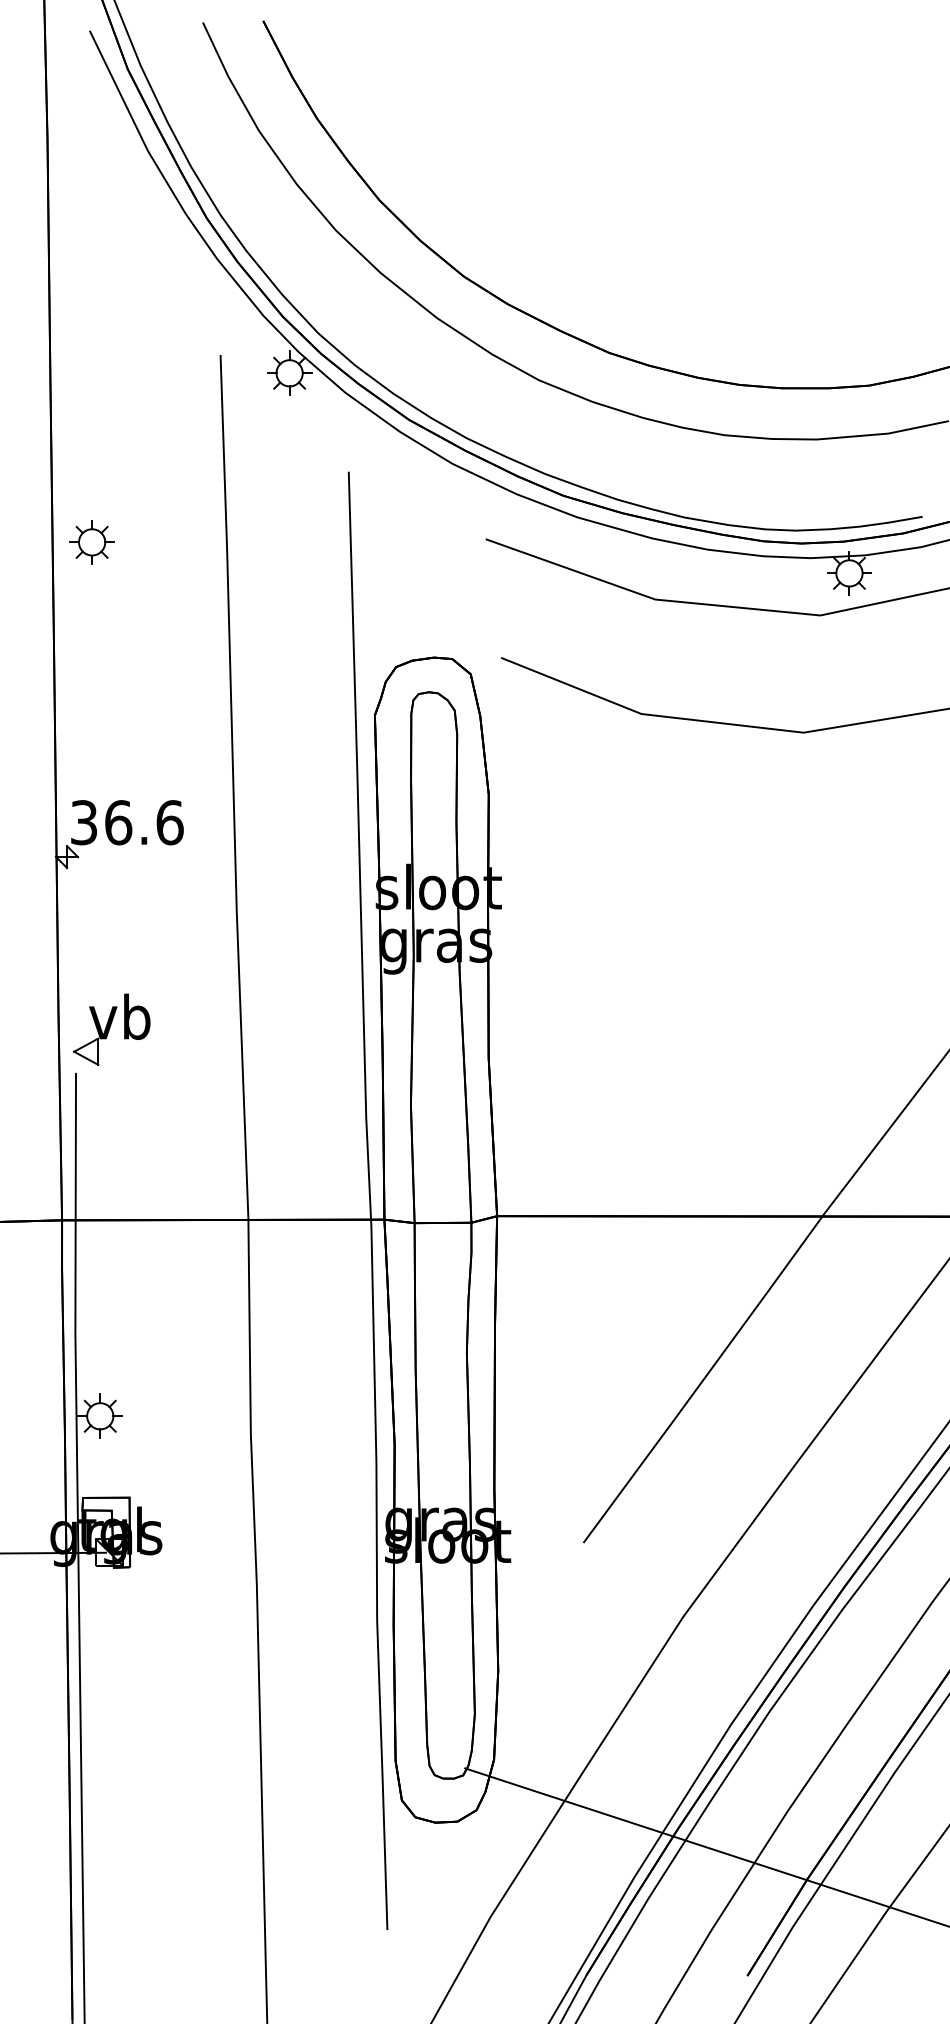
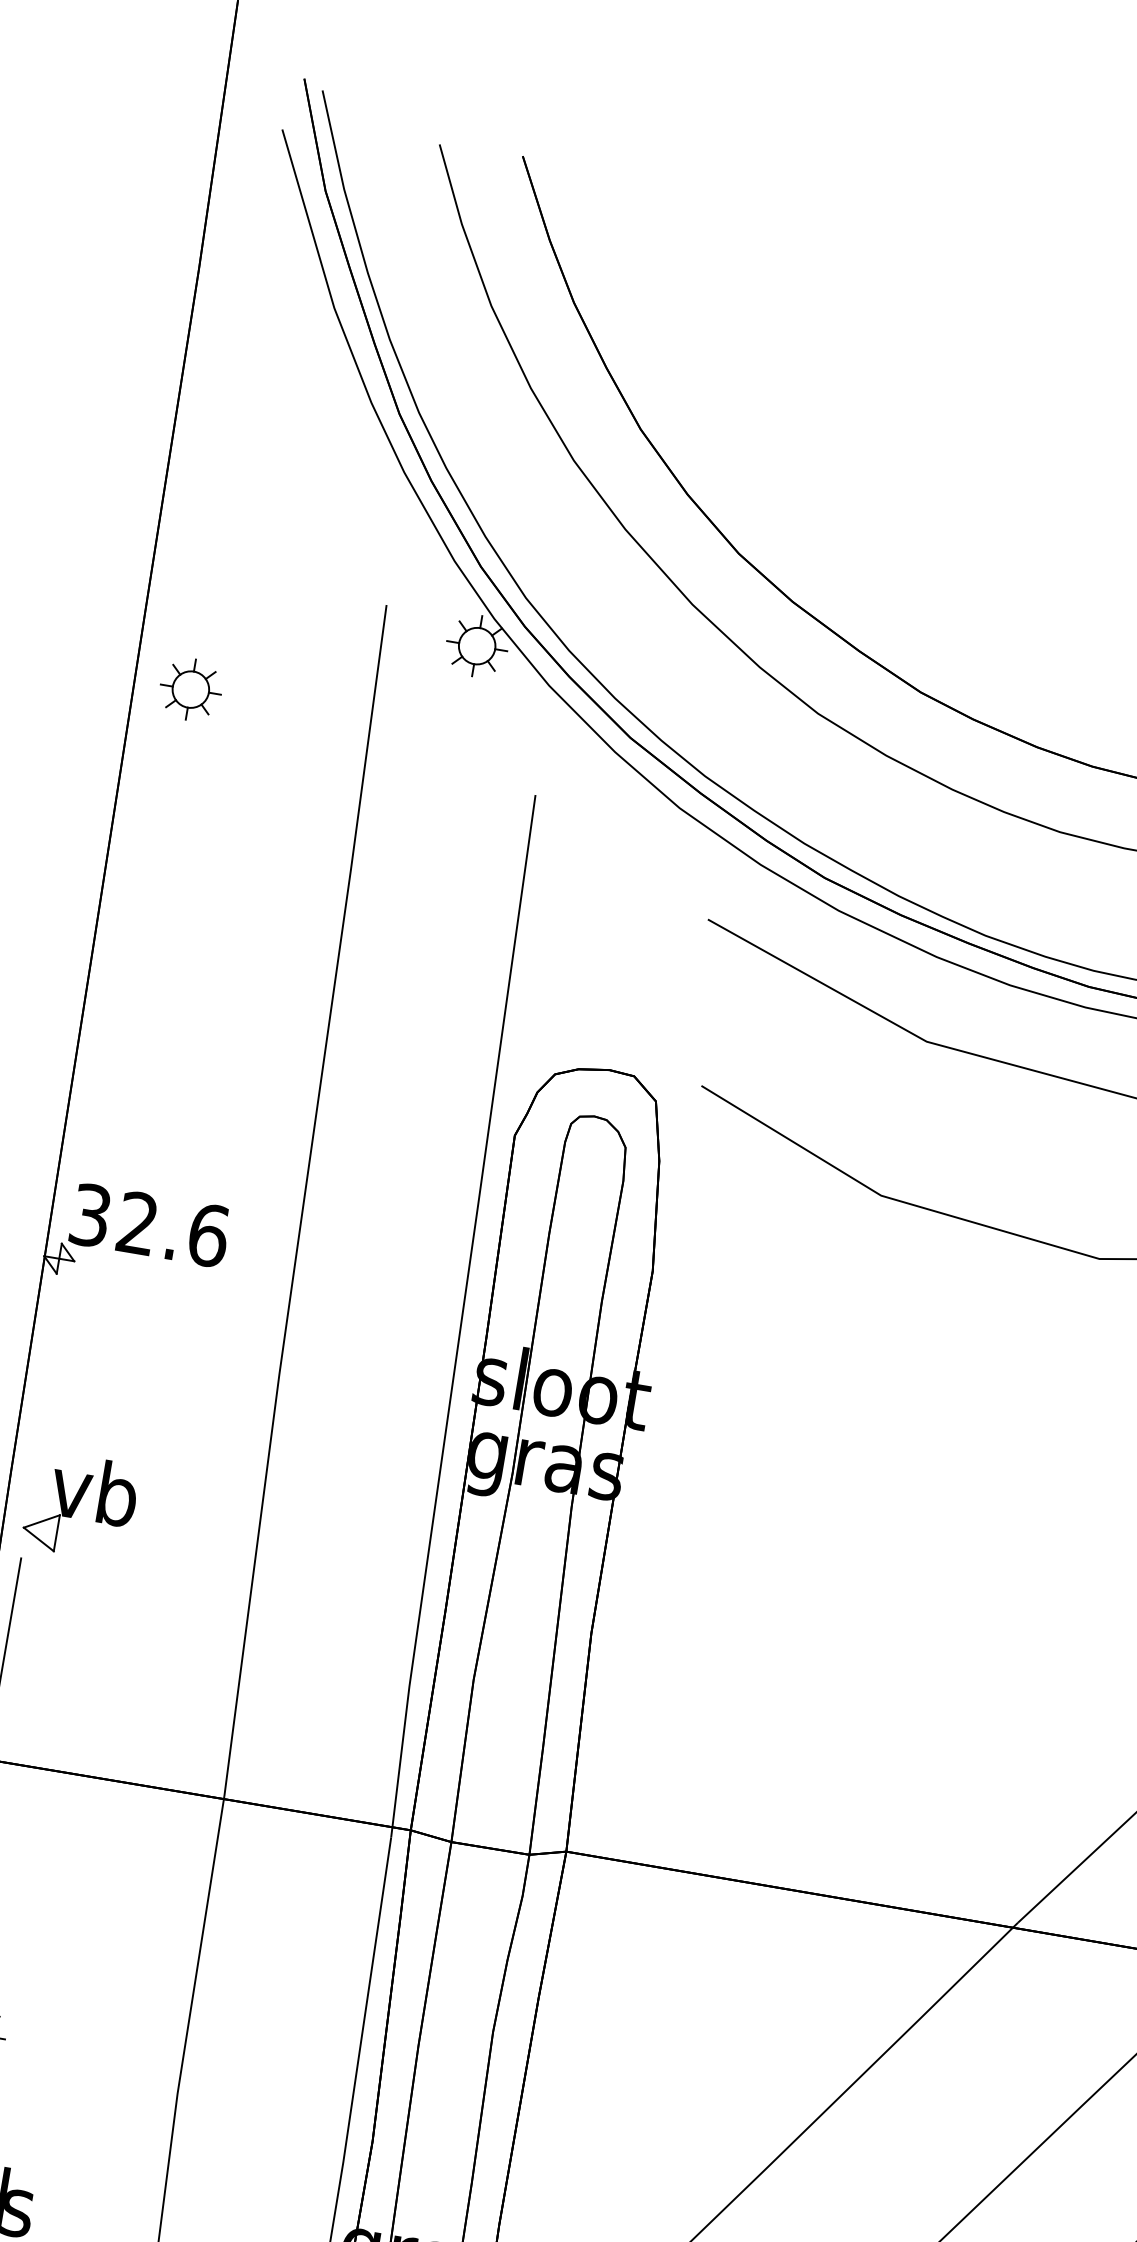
part: (91, 542) -> (189, 689), moved
text: (118, 822) -> (137, 1223), 36.6 -> 32.6

